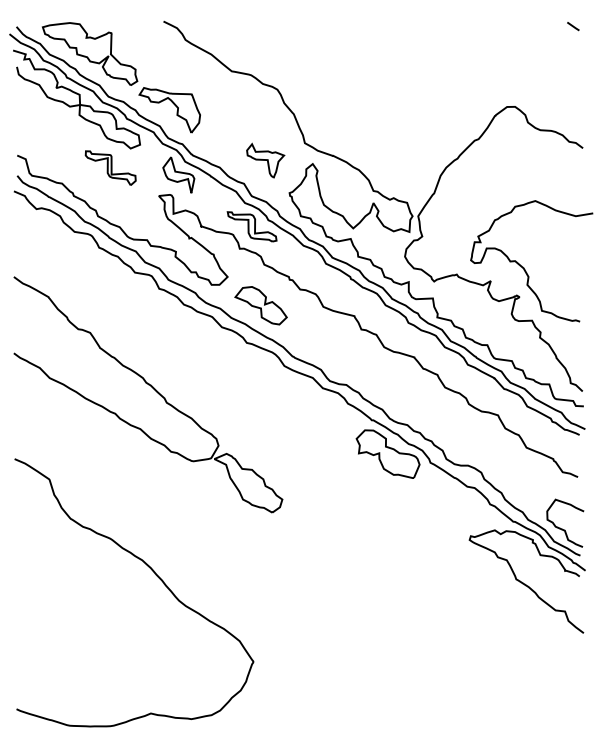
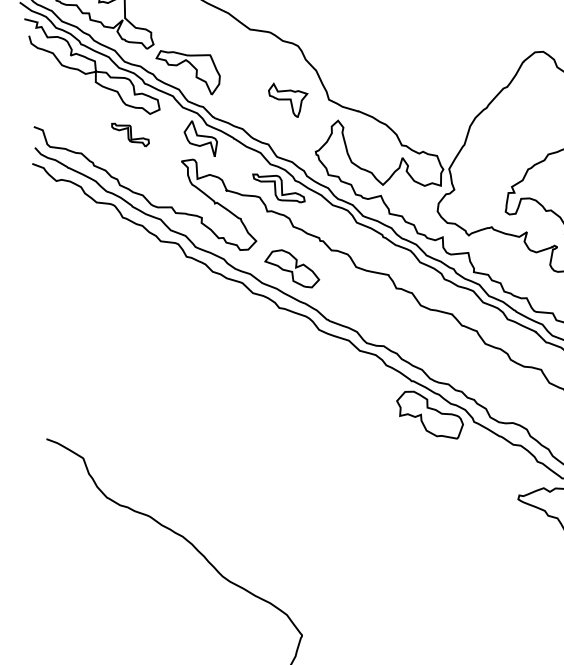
part: (265, 160) -> (288, 99), moved
part: (110, 167) -> (130, 134), size x0.7
part: (153, 389) -> (185, 360), removed

